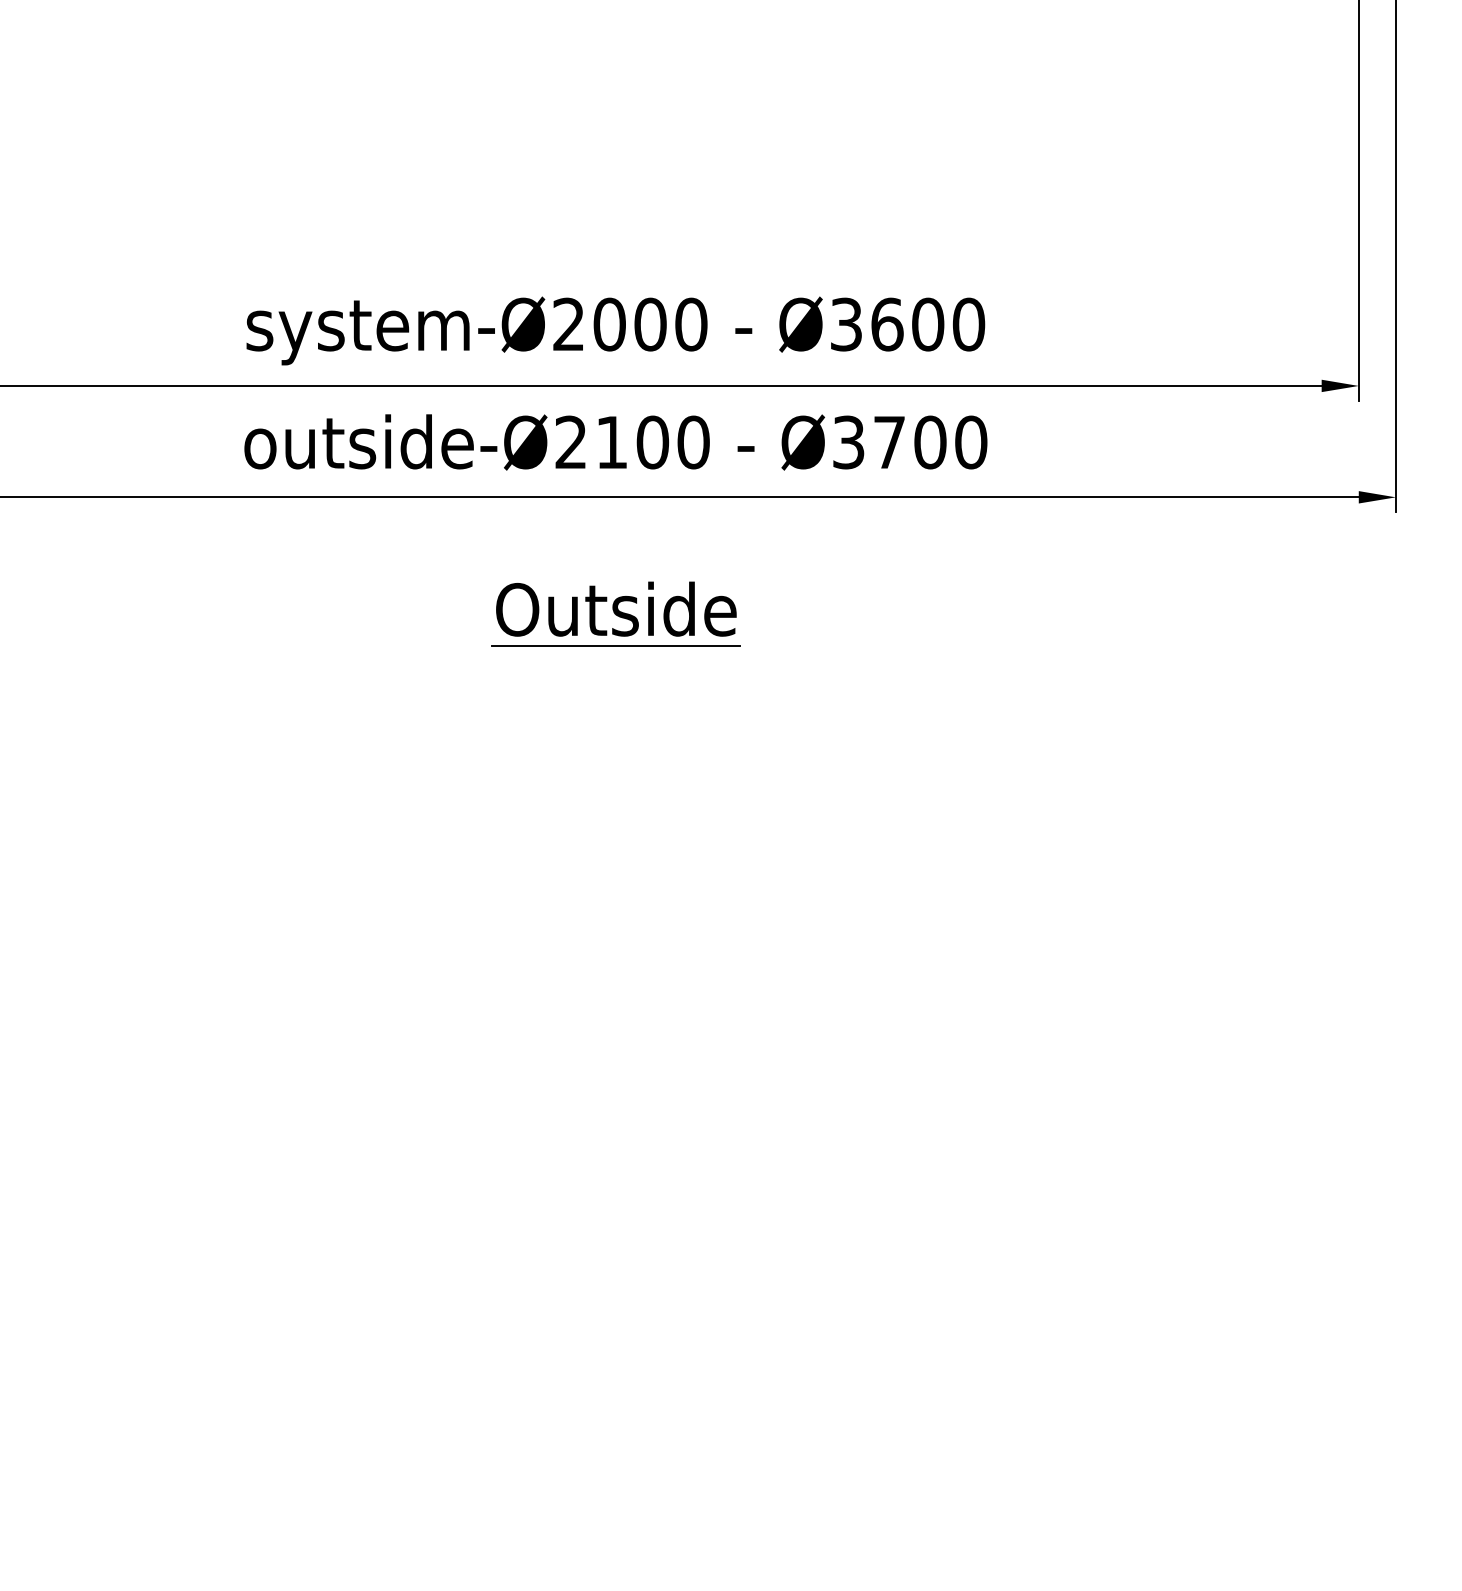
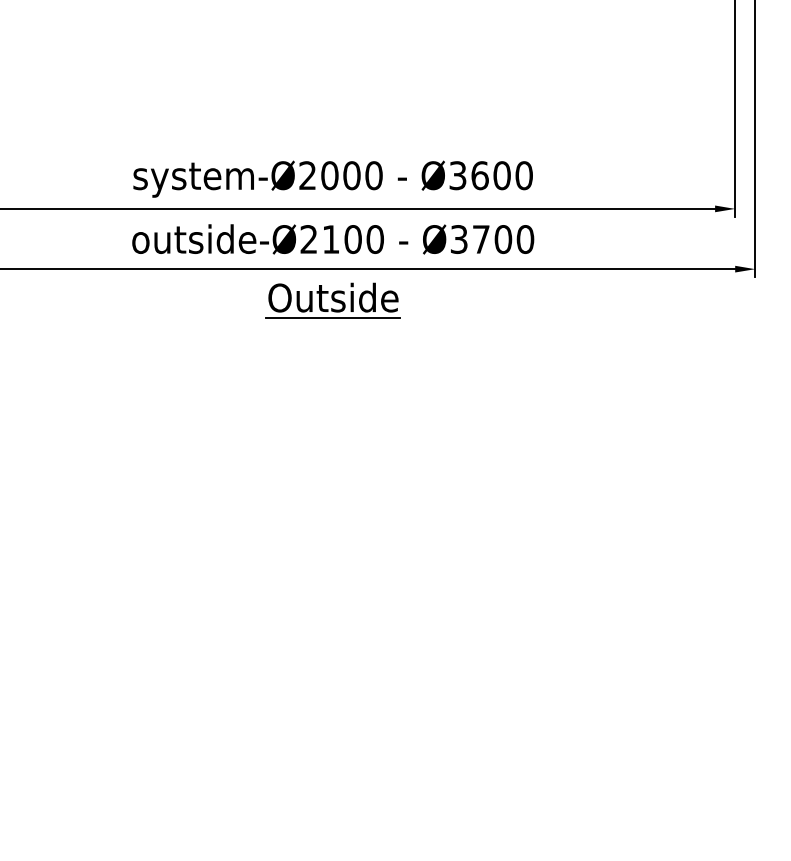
part: (614, 614) -> (332, 300), moved

